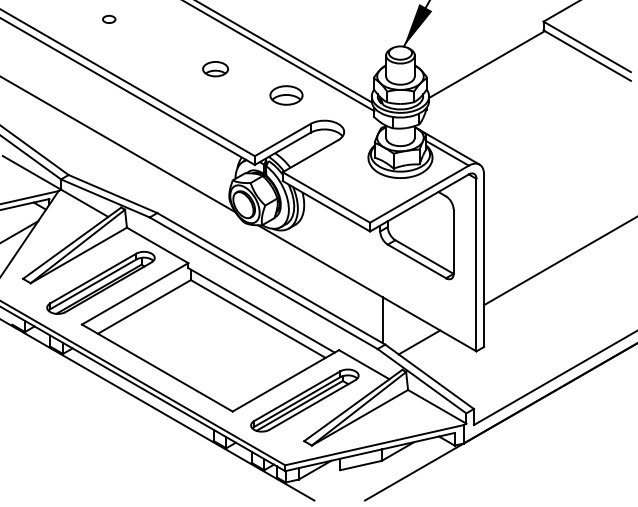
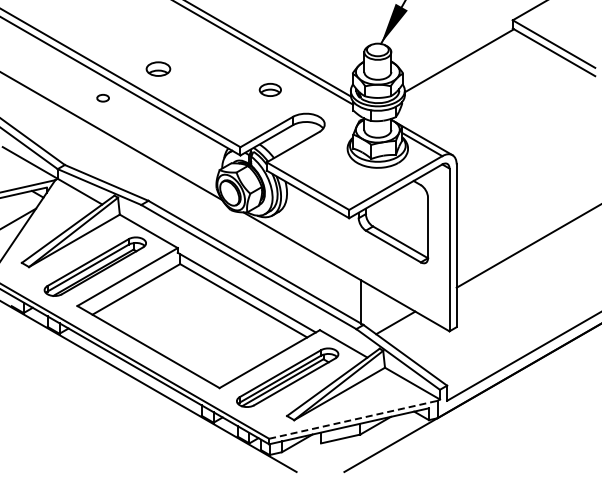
part: (108, 19) -> (102, 98), moved
part: (215, 68) -> (158, 68), moved
part: (286, 95) -> (270, 89), size x0.7
line: (374, 444) -> (353, 419), solid -> dashed

